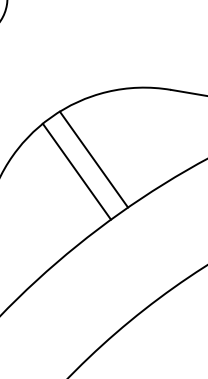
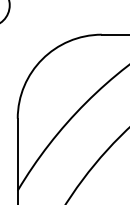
line: (92, 159) -> (67, 77), removed
line: (77, 170) -> (60, 84), removed

